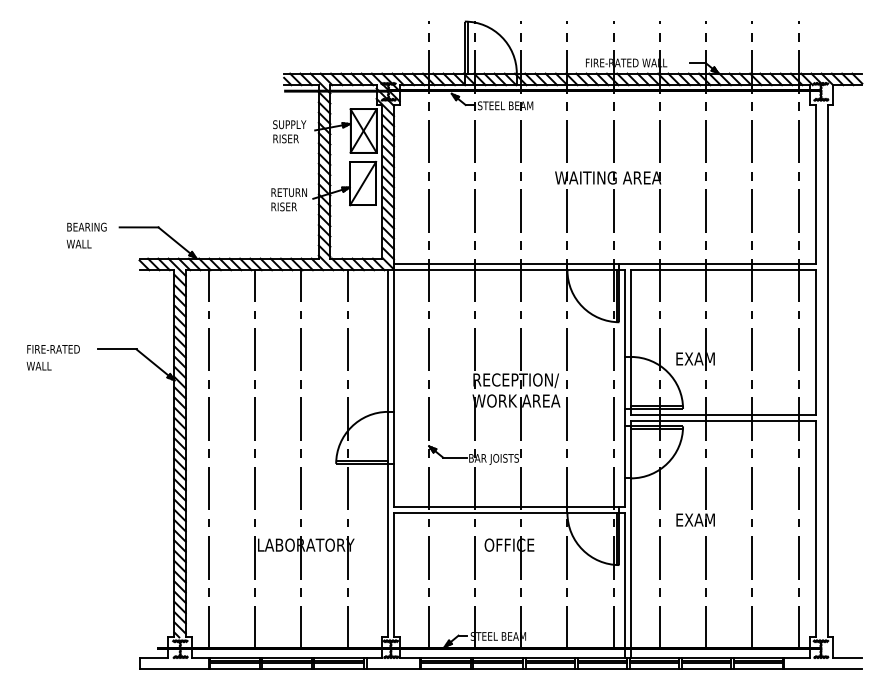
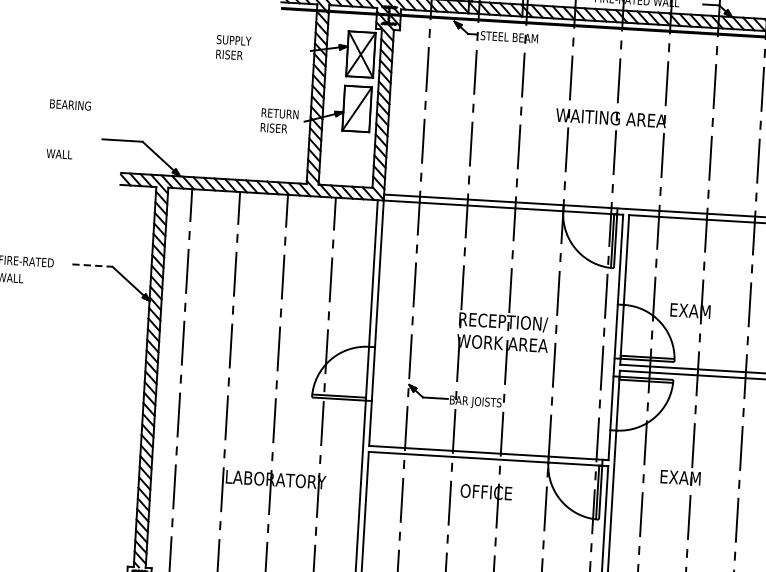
text: (289, 131) -> (233, 47), moved
text: (86, 226) -> (70, 104), moved
line: (117, 349) -> (92, 265), solid -> dashed

